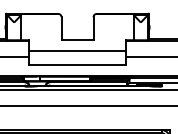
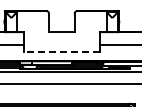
line: (77, 50) -> (61, 40), removed
line: (77, 65) -> (61, 52), solid -> dashed

